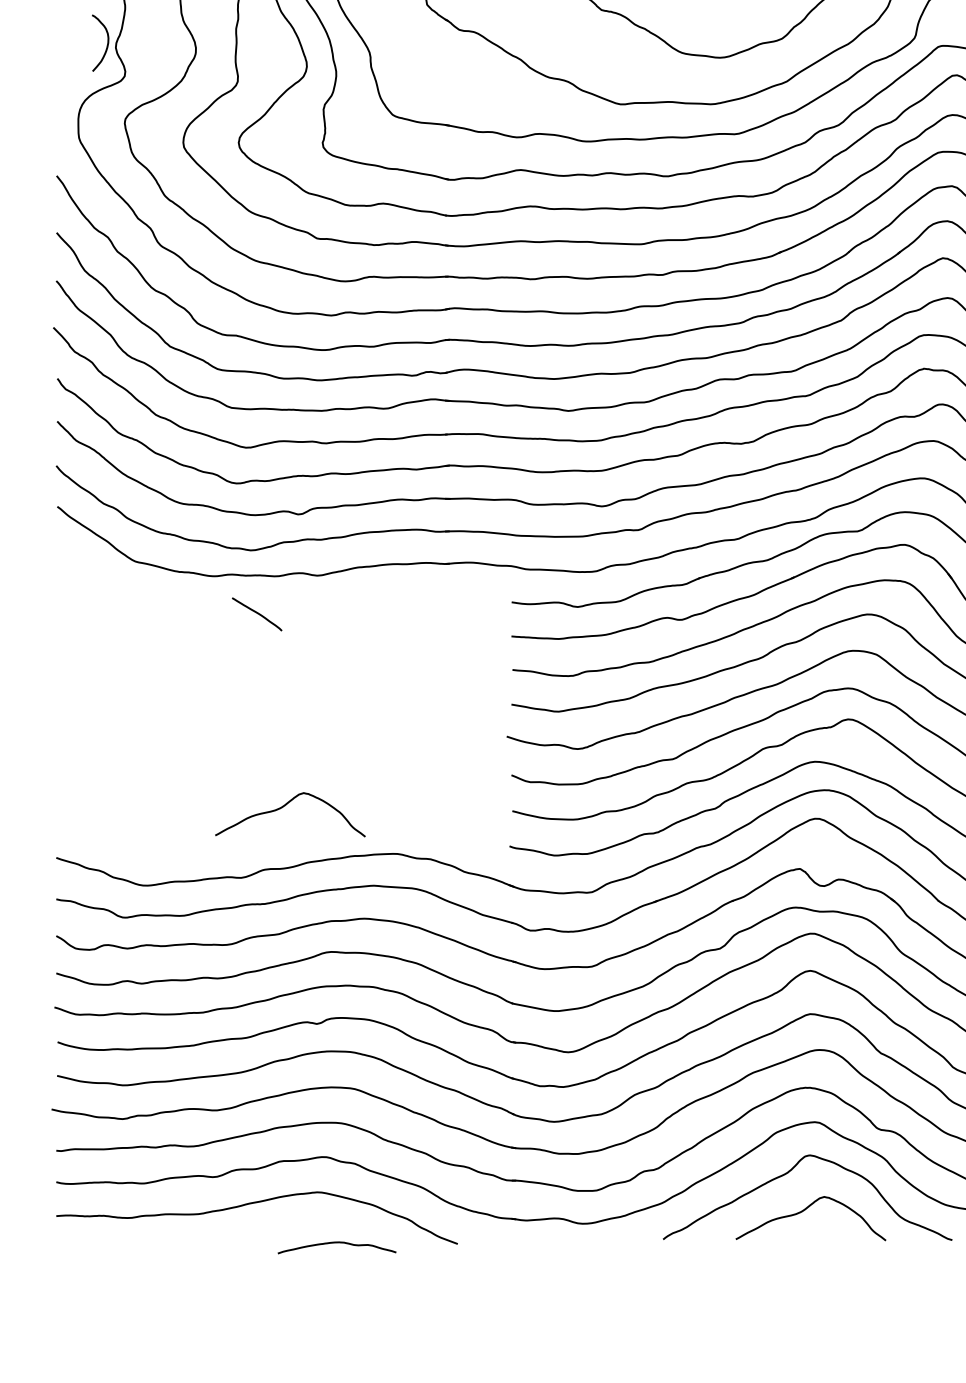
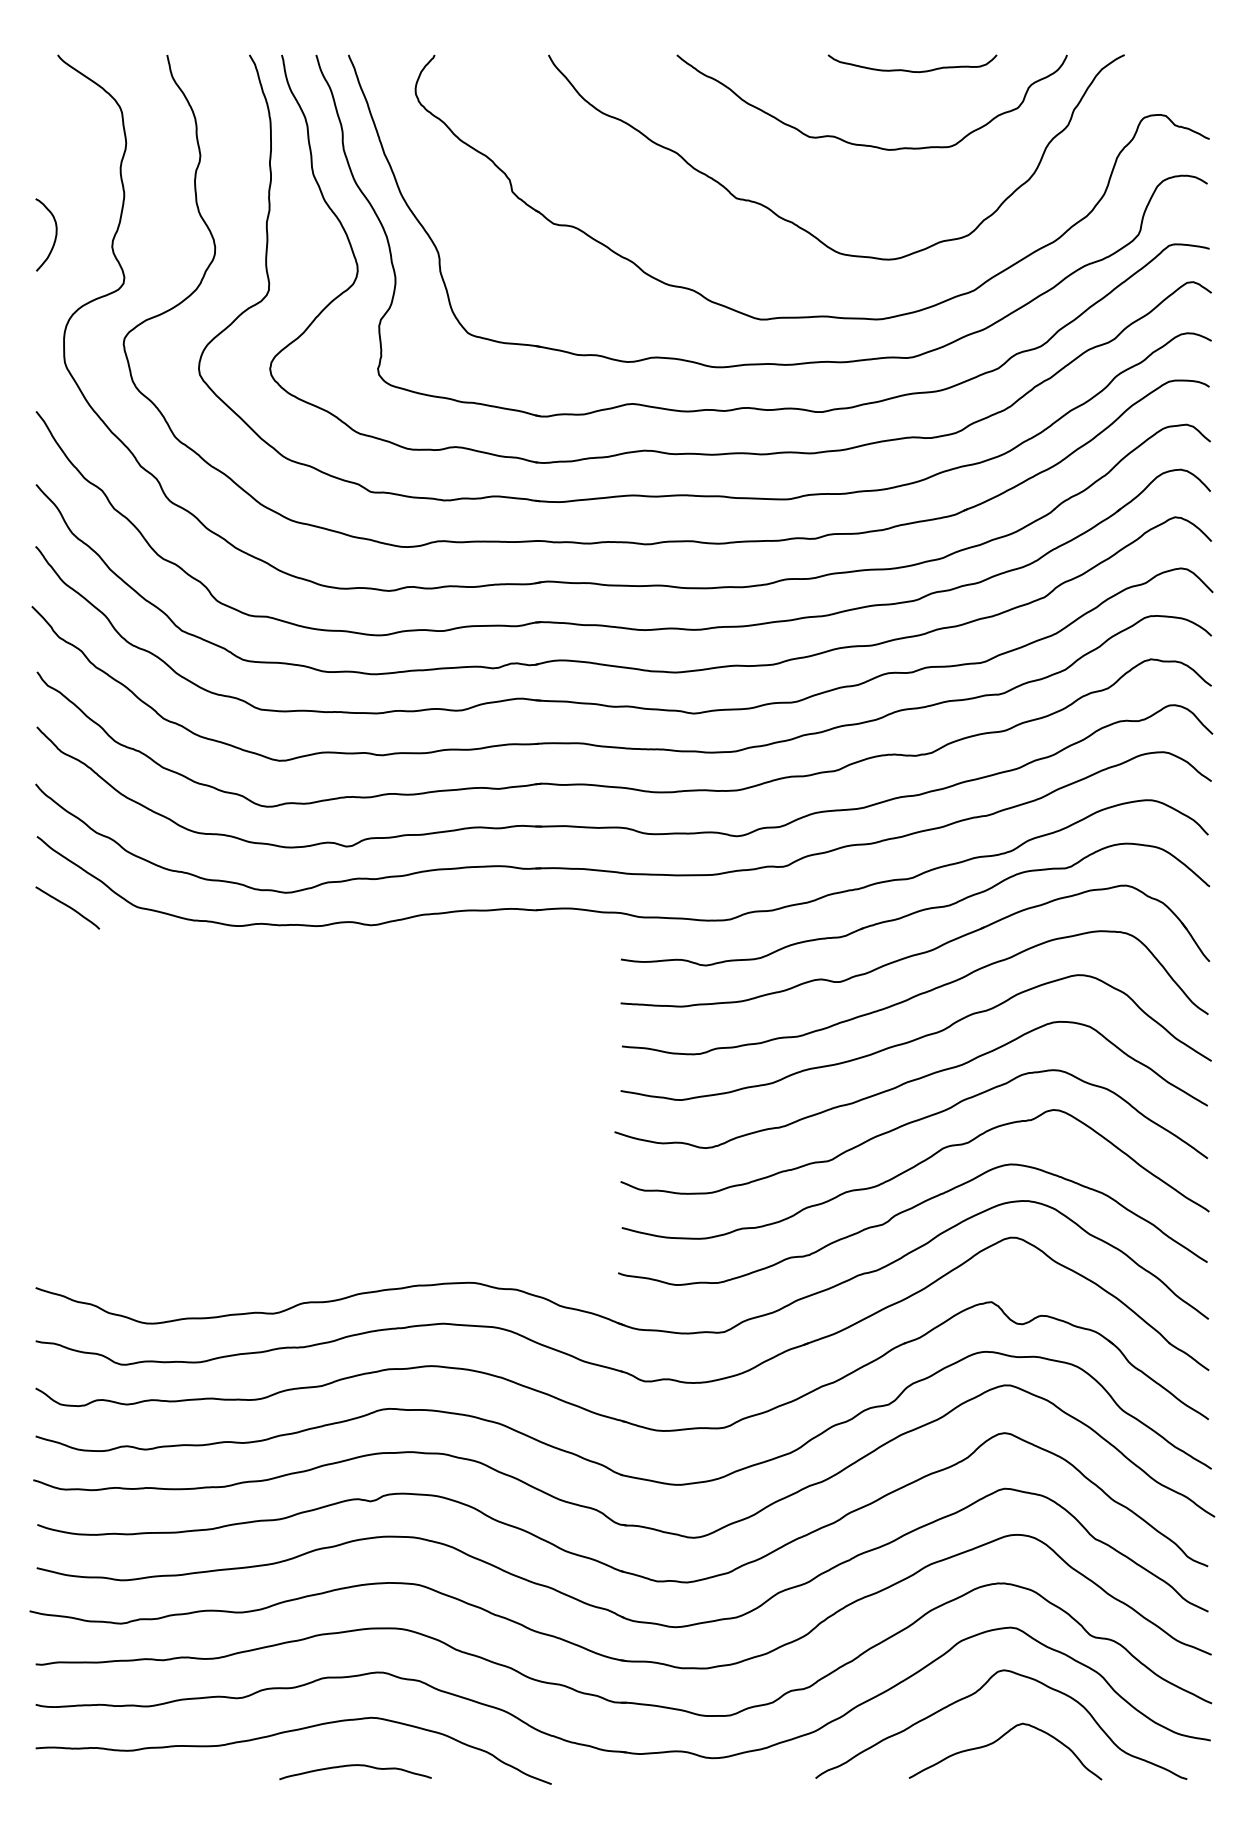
curve: (106, 45) -> (54, 238), moved
curve: (256, 613) -> (67, 906), moved
curve: (284, 806) -> (328, 1222), removed
curve: (337, 1243) -> (355, 1766), moved

